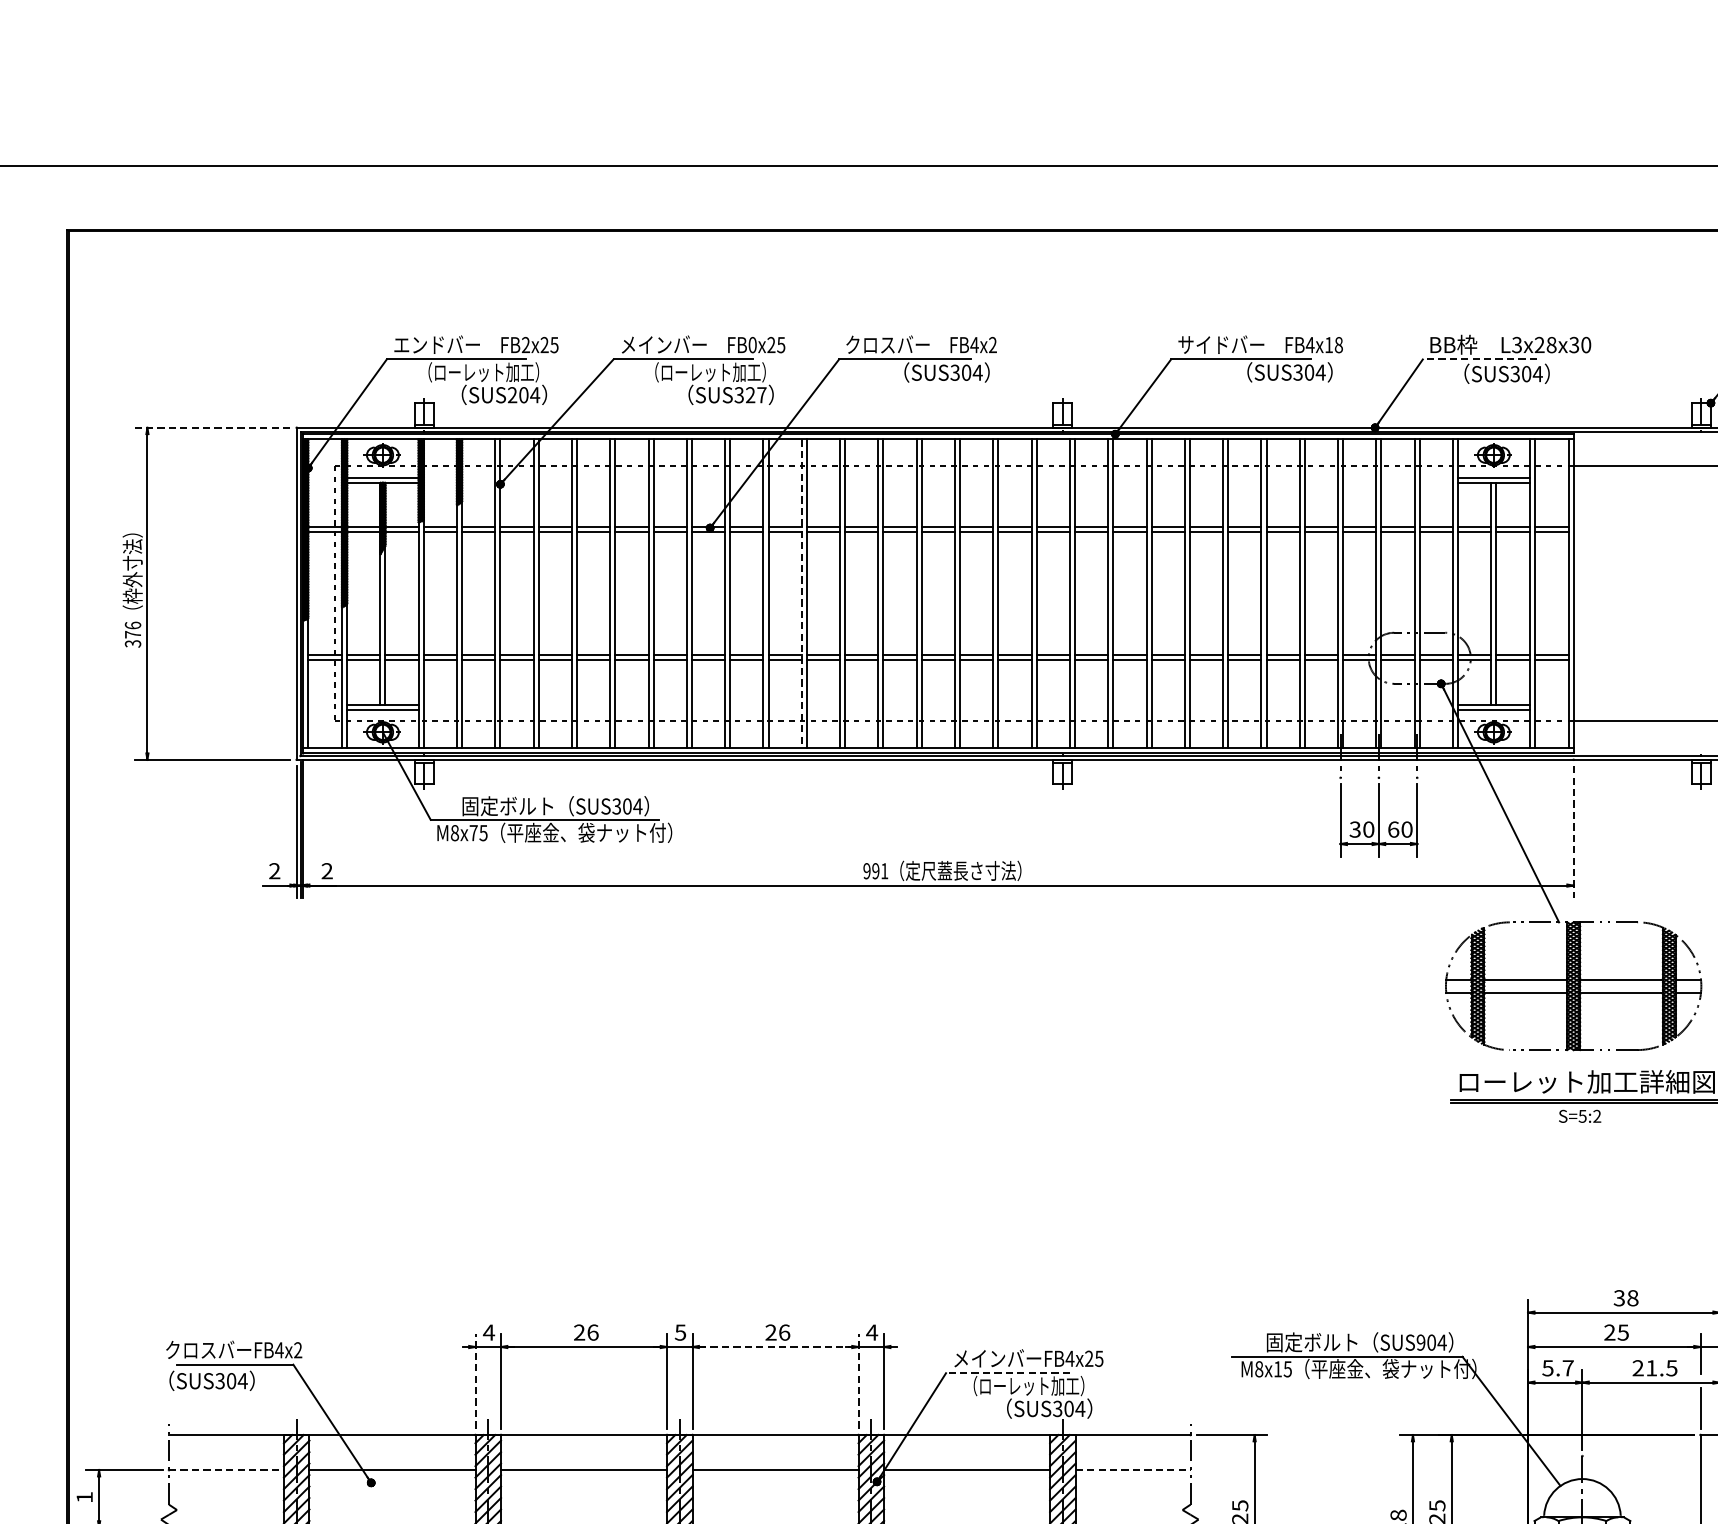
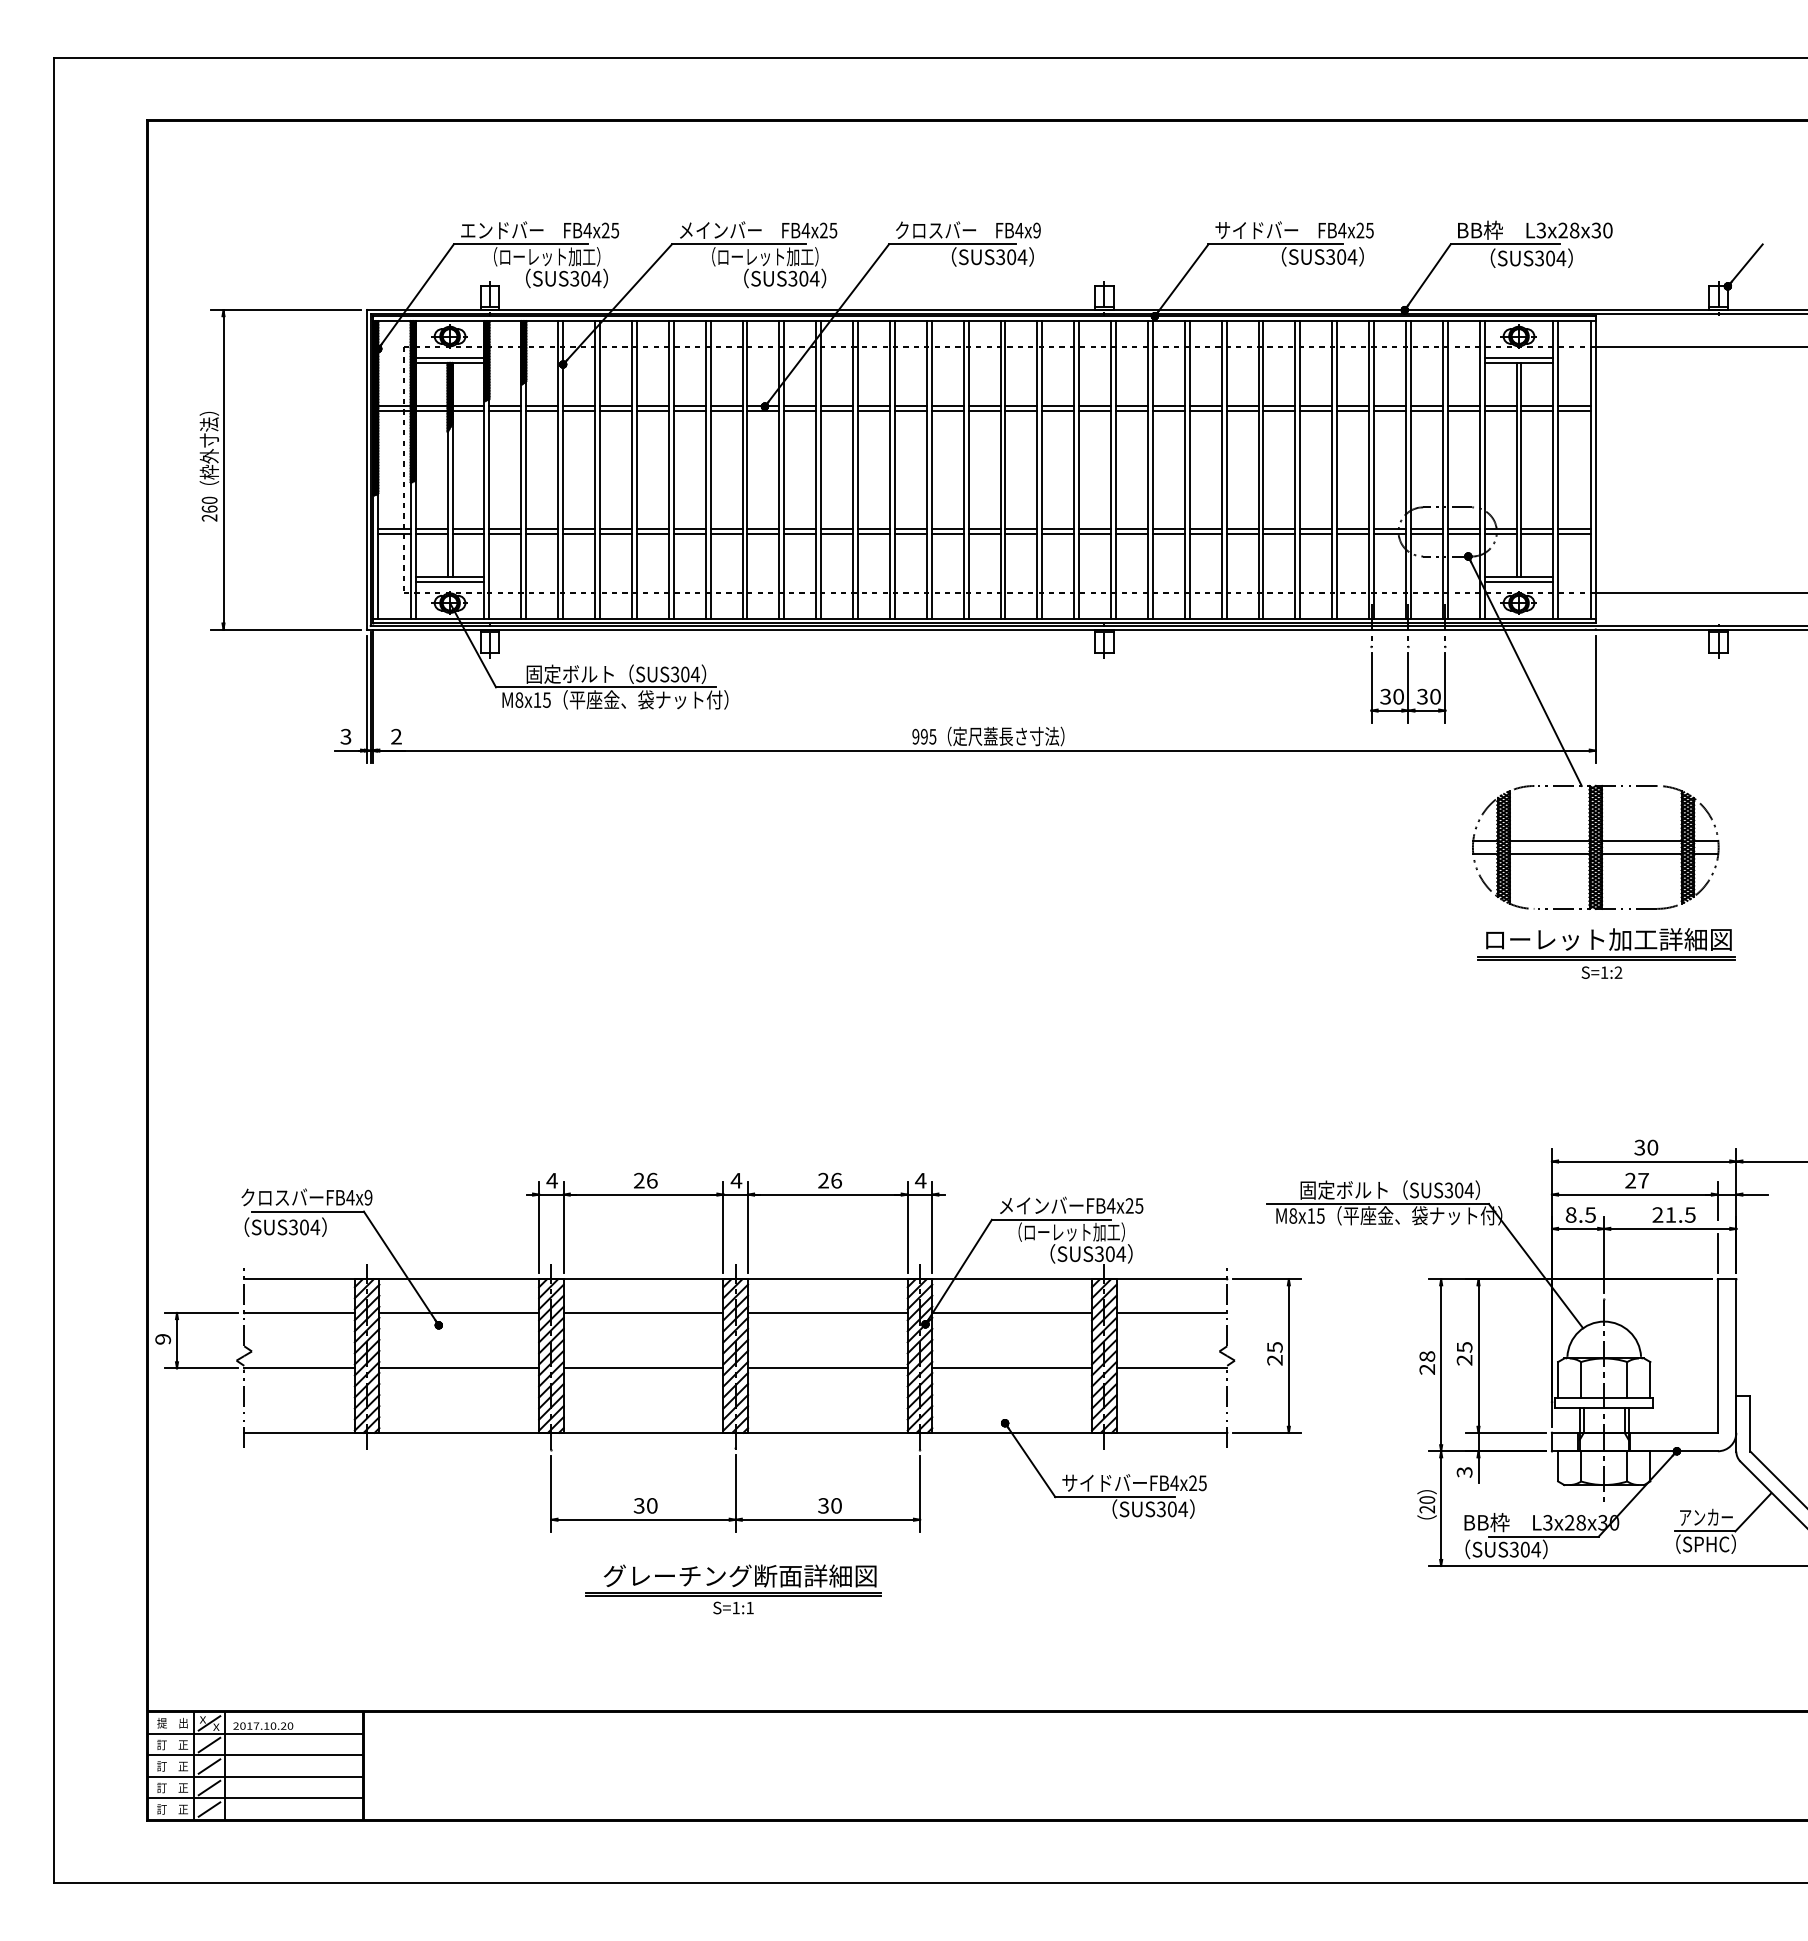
text: (525, 345) -> (587, 230), FB2x25 -> FB4x25
text: (752, 345) -> (805, 230), FB0x25 -> FB4x25
text: (992, 345) -> (1036, 230), FB4x2 -> FB4x9
text: (1333, 345) -> (1364, 230), FB4x18 -> FB4x25
line: (1479, 359) -> (1505, 244), dashed -> solid
text: (512, 394) -> (574, 278), SUS204 -> SUS304
text: (756, 394) -> (809, 278), SUS327 -> SUS304
line: (212, 428) -> (286, 310), dashed -> solid
line: (802, 593) -> (853, 469), dashed -> solid
text: (132, 633) -> (209, 508), 376 -> 260
text: (1393, 829) -> (1422, 696), 60 -> 30
text: (473, 832) -> (537, 699), M8x75 -> M8x15
line: (1573, 832) -> (1595, 699), dashed -> solid
text: (274, 870) -> (345, 736), 2 -> 3
text: (884, 870) -> (932, 736), 991 -> 995
text: (1582, 1116) -> (1604, 972), S=5:2 -> S=1:2
text: (1632, 1298) -> (1652, 1147), 38 -> 30
text: (680, 1332) -> (736, 1180), 5 -> 4
text: (1623, 1332) -> (1643, 1180), 25 -> 27
text: (1420, 1342) -> (1448, 1190), SUS904 -> SUS304
line: (775, 1346) -> (827, 1194), dashed -> solid
text: (298, 1350) -> (368, 1197), FB4x2 -> FB4x9
text: (1557, 1367) -> (1580, 1214), 5.7 -> 8.5
line: (1007, 1372) -> (1051, 1219), dashed -> solid
line: (475, 1381) -> (539, 1227), dashed -> solid
line: (858, 1381) -> (907, 1227), dashed -> solid
line: (227, 1470) -> (300, 1313), dashed -> solid
line: (1133, 1470) -> (1172, 1313), dashed -> solid
text: (85, 1497) -> (163, 1339), 1 -> 9

